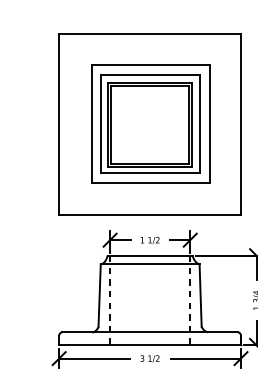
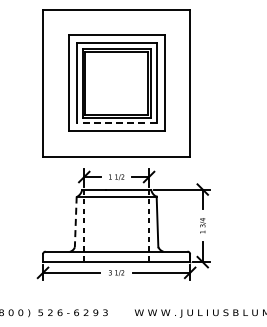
line: (149, 172) -> (116, 122), solid -> dashed
line: (99, 296) -> (75, 222), solid -> dashed

